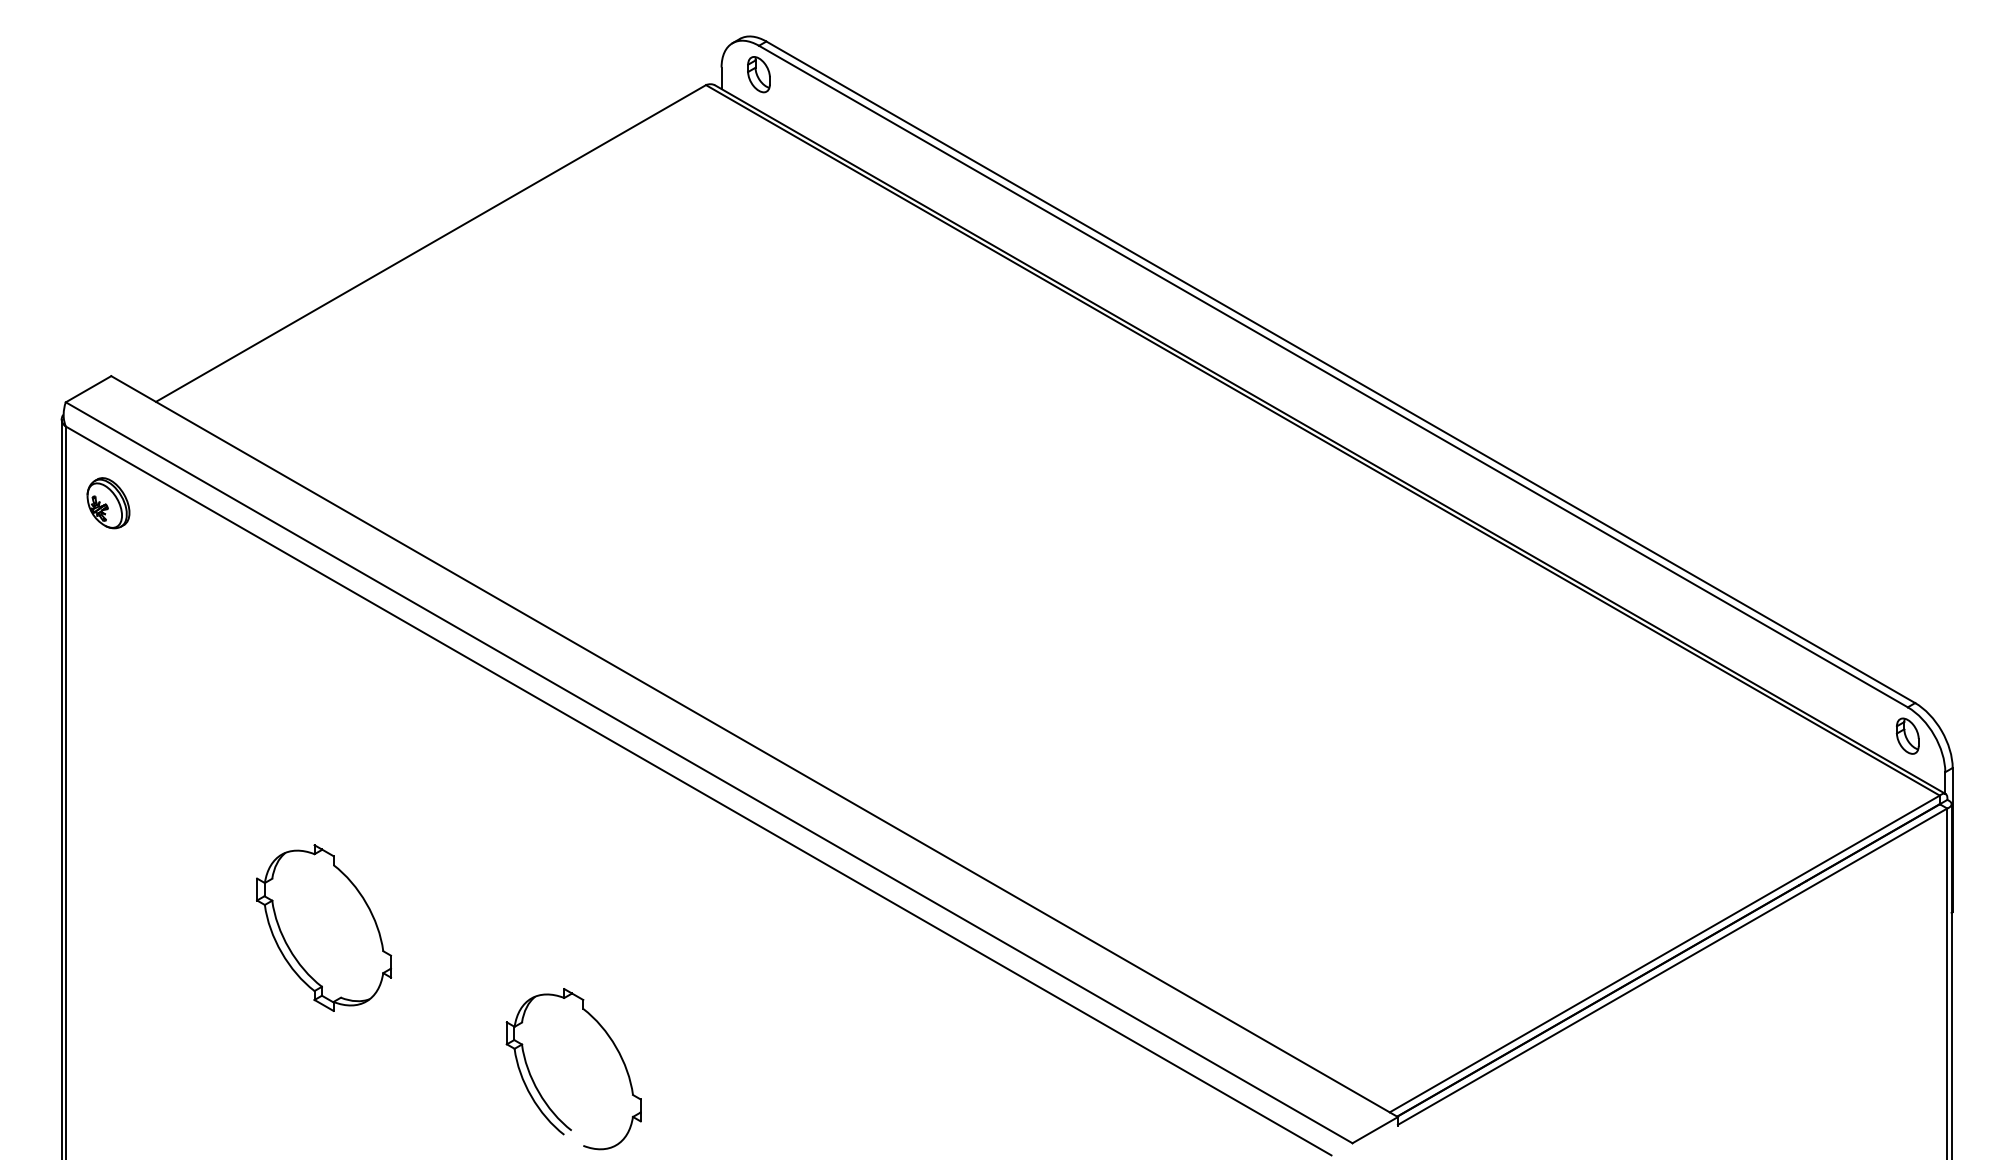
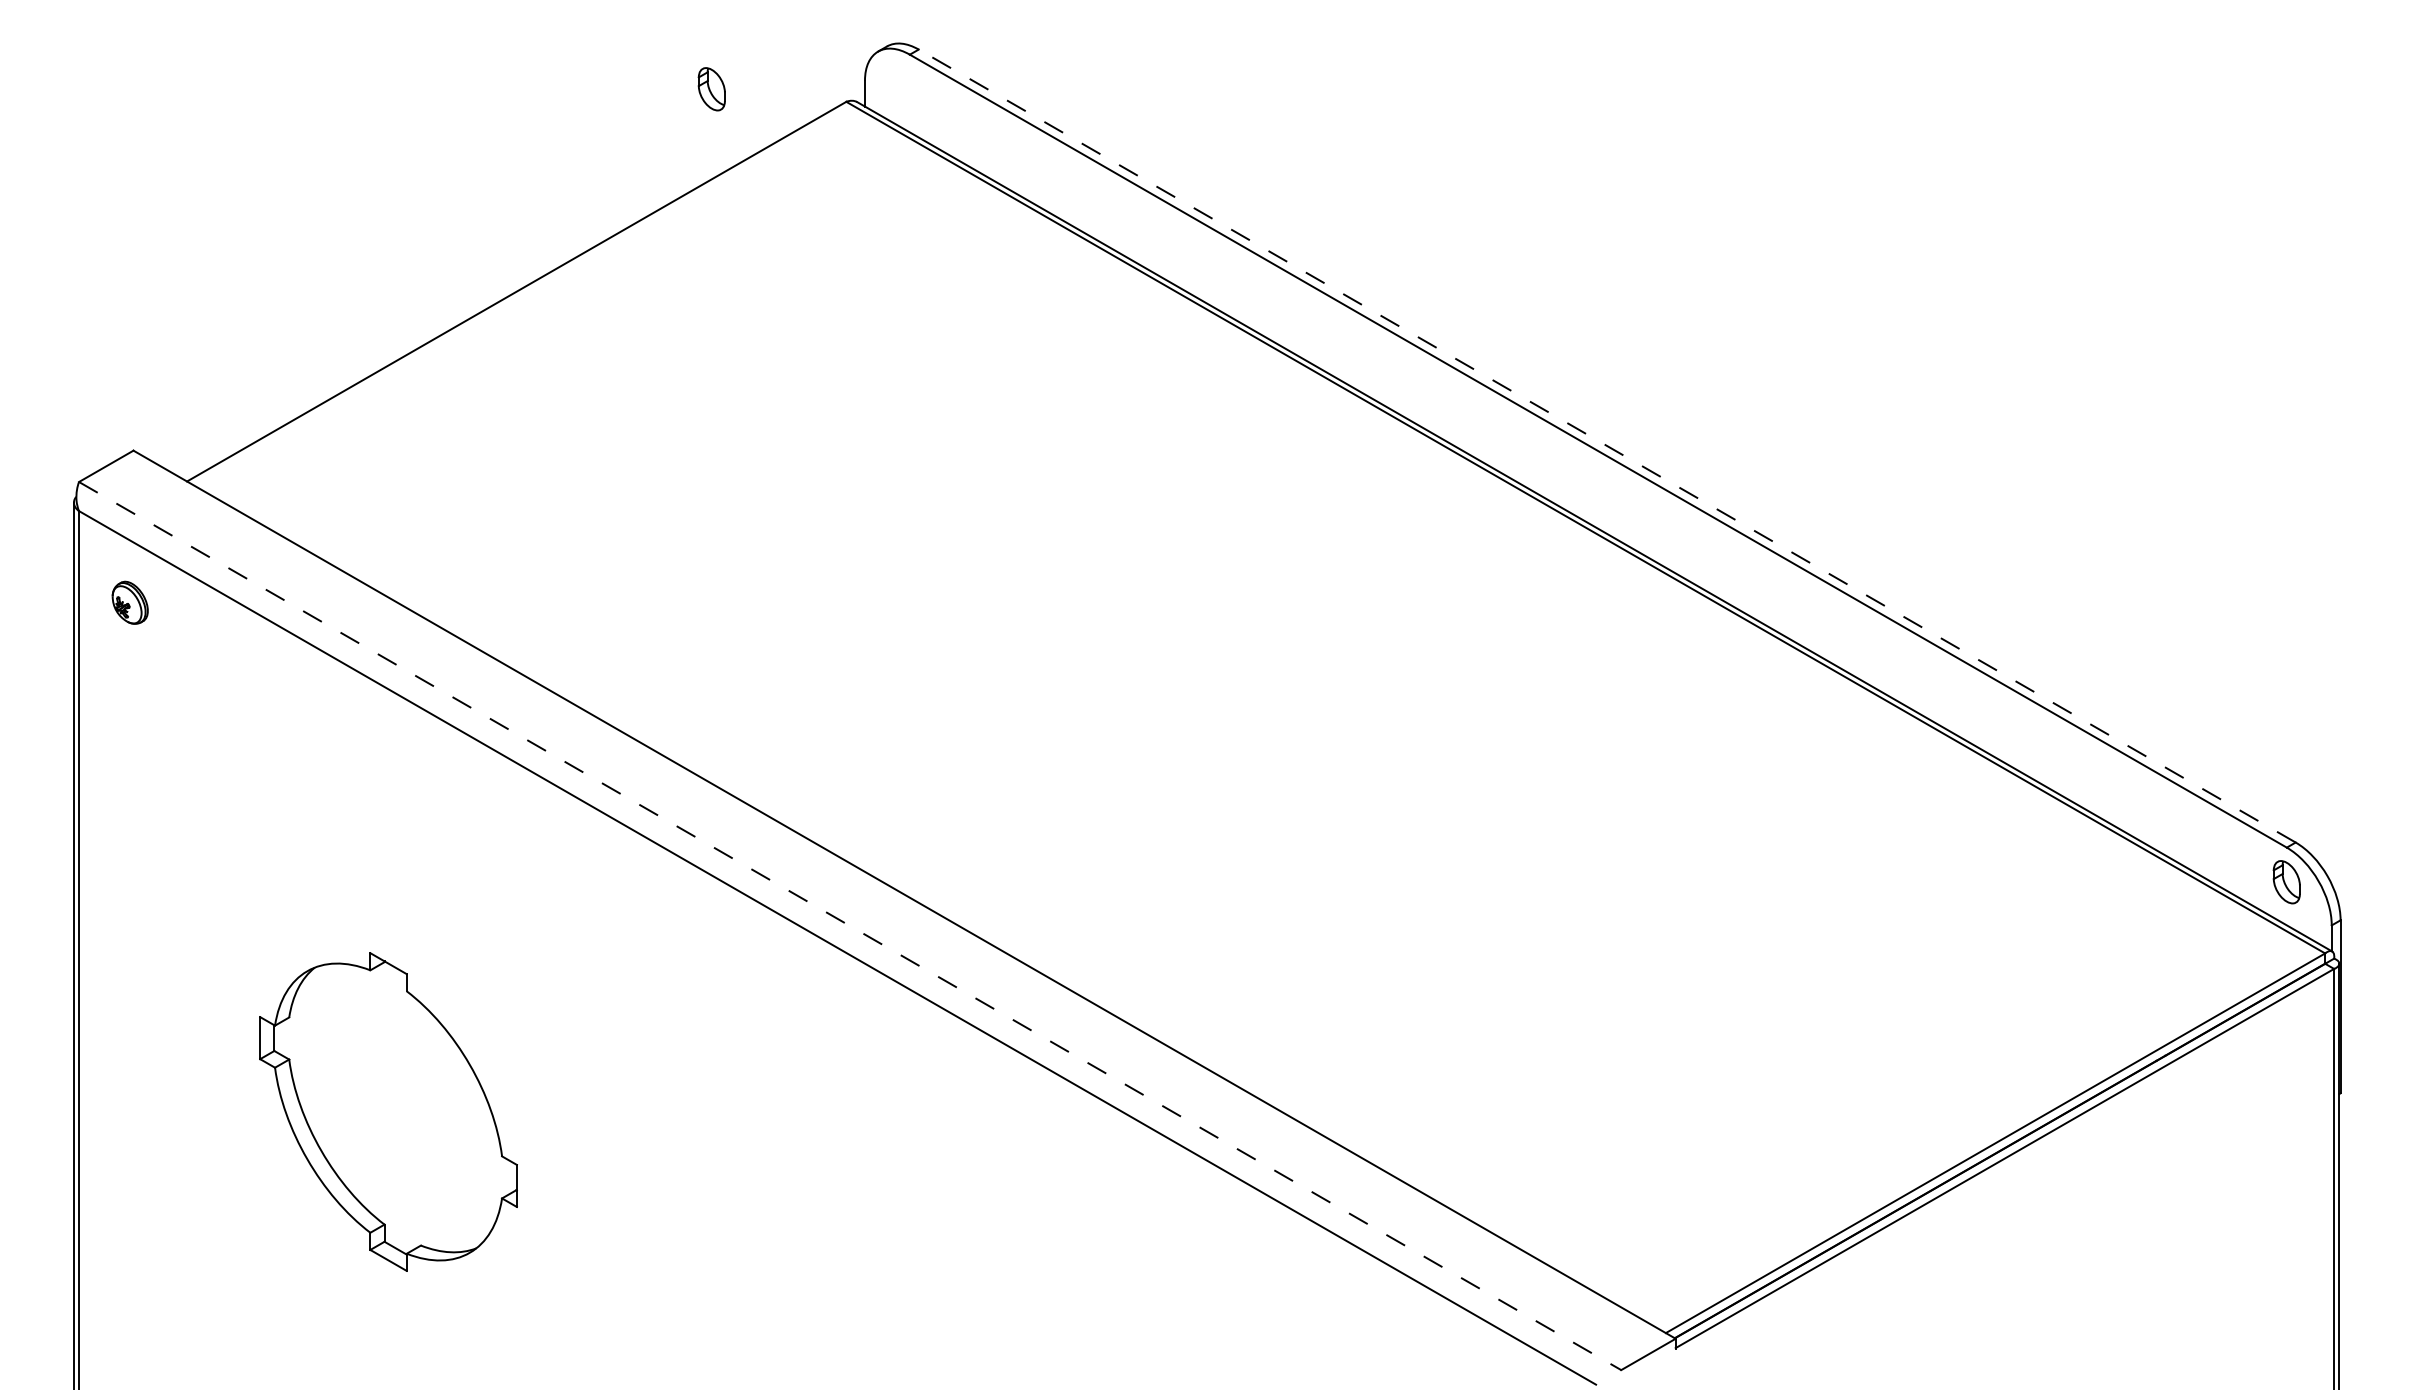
part: (758, 74) -> (711, 89), moved
line: (1340, 371) -> (1606, 445), solid -> dashed
part: (108, 502) -> (130, 602), size x0.7
line: (709, 773) -> (850, 926), solid -> dashed
part: (324, 928) -> (388, 1112), size x1.6
part: (538, 1089) -> (645, 1305), removed

